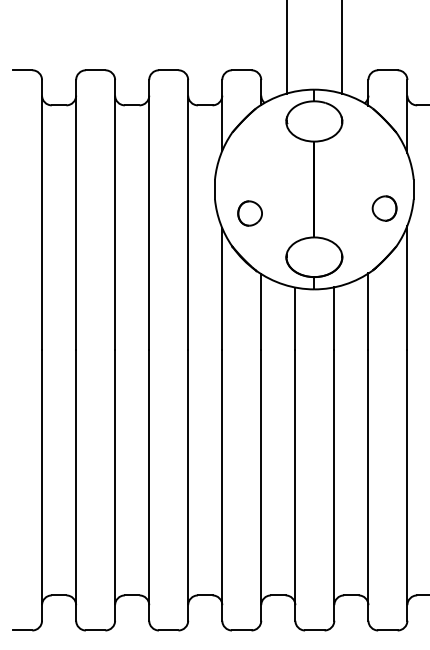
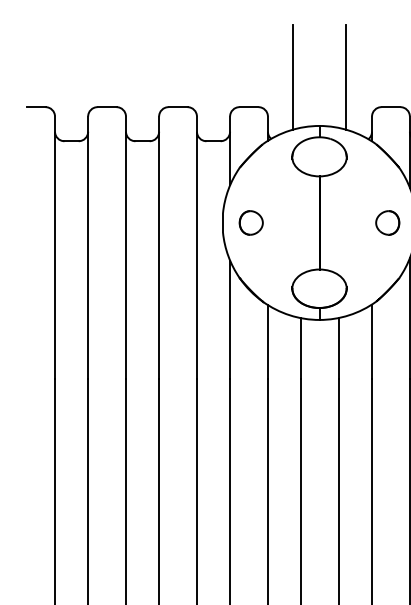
part: (384, 208) -> (387, 222), moved
part: (249, 213) -> (250, 222), moved

